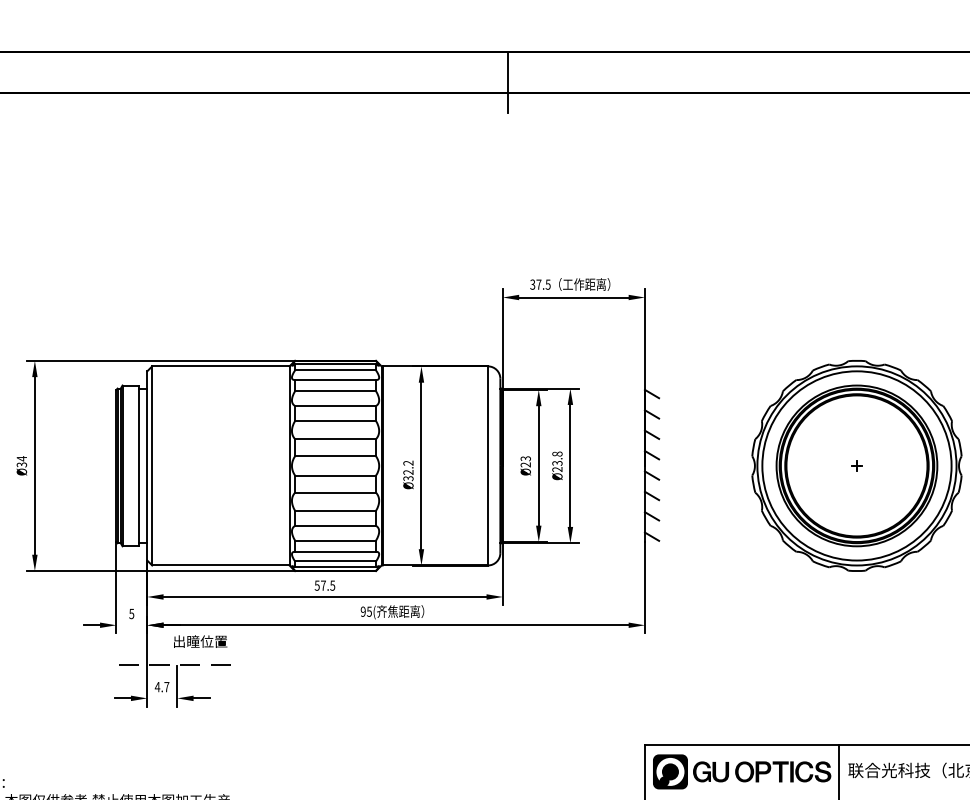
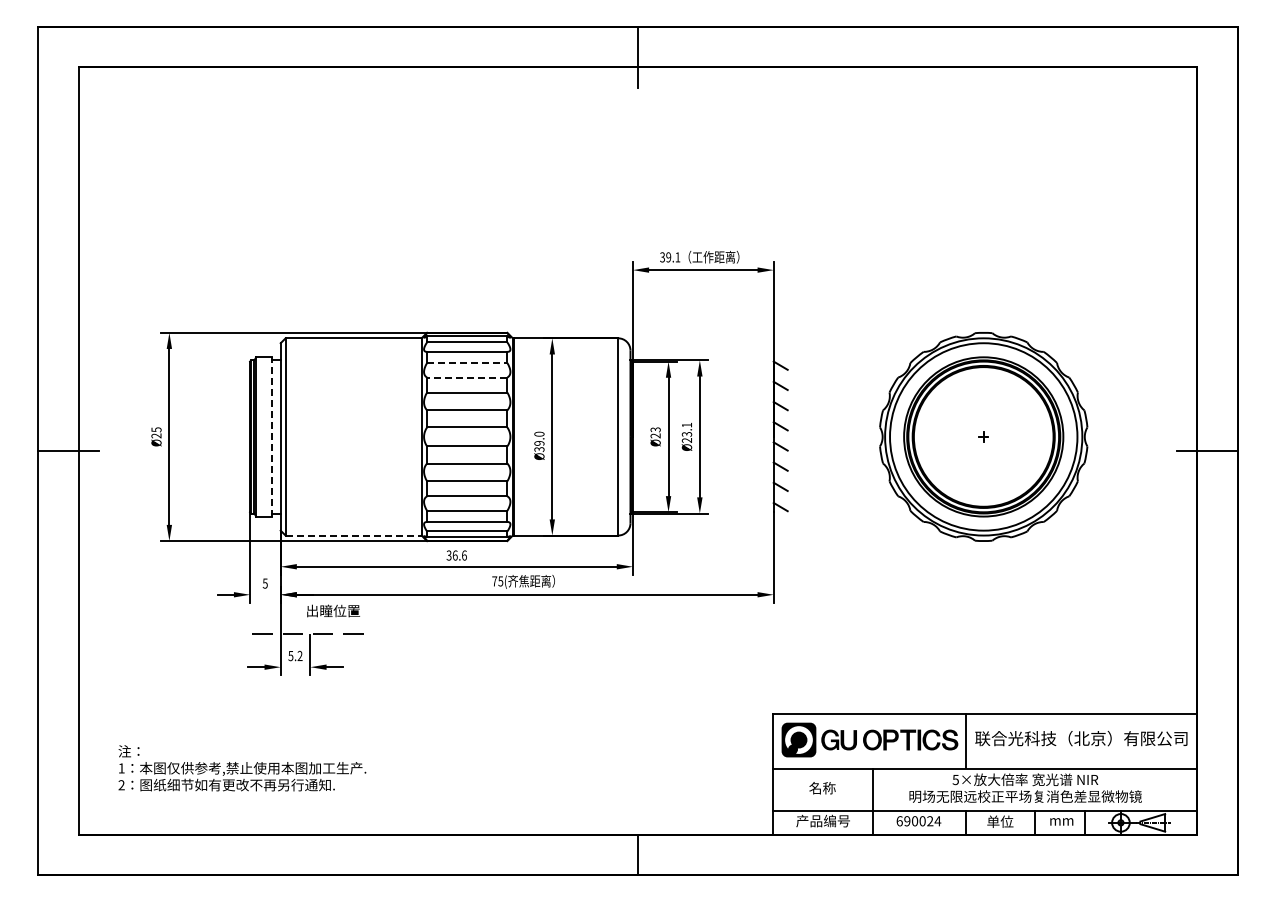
text: (543, 284) -> (673, 257), 37.5 -> 39.1
line: (335, 391) -> (467, 363), solid -> dashed
line: (334, 405) -> (466, 377), solid -> dashed
text: (556, 453) -> (686, 424), Ø23.8 -> Ø23.1
text: (21, 461) -> (156, 432), Ø34 -> Ø25
line: (138, 465) -> (272, 436), solid -> dashed
text: (408, 467) -> (539, 438), Ø32.2 -> Ø39.0
line: (220, 565) -> (353, 535), solid -> dashed
text: (324, 585) -> (456, 555), 57.5 -> 36.6
text: (363, 611) -> (494, 581), 95( -> 75(
text: (162, 686) -> (295, 655), 4.7 -> 5.2

